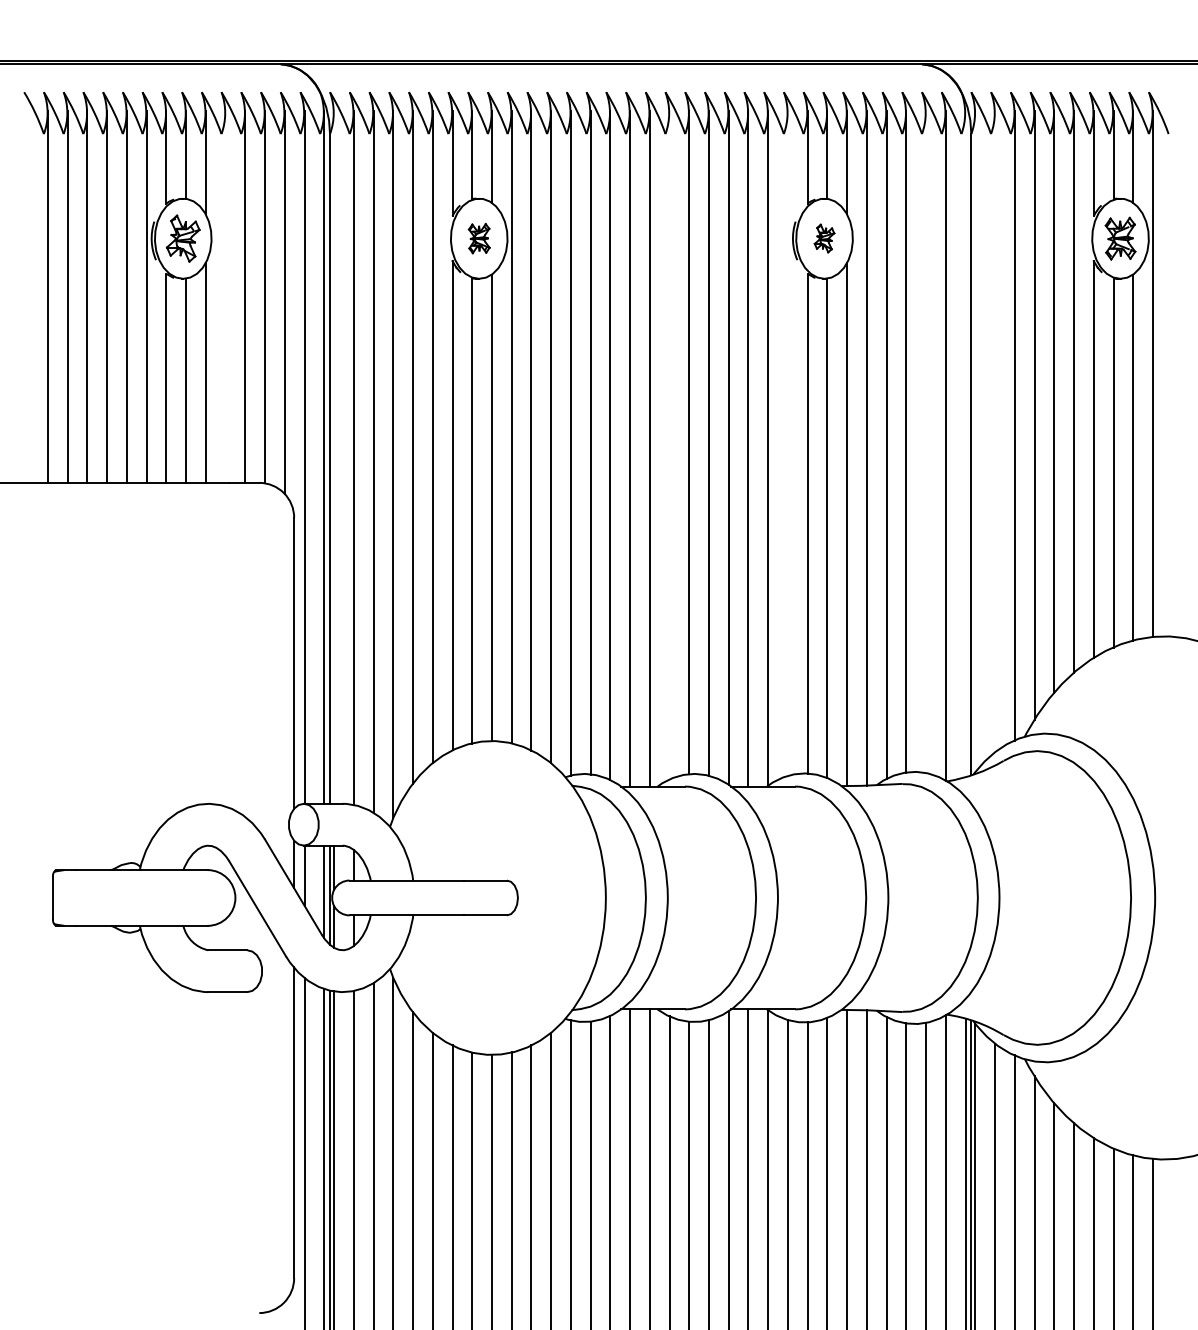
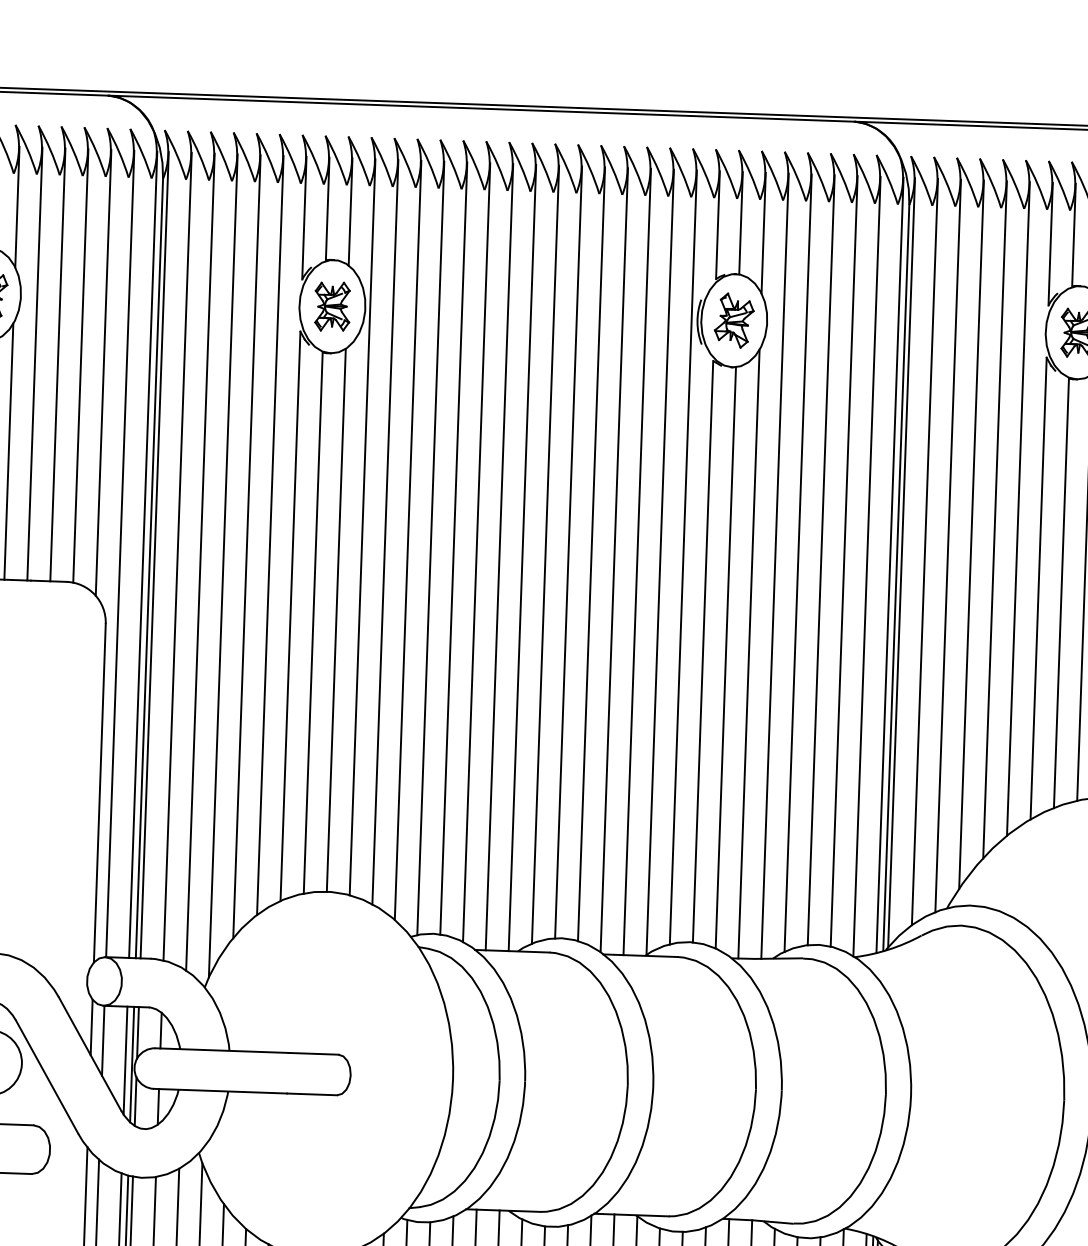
part: (479, 238) -> (332, 306), size x1.43
part: (824, 238) -> (734, 320), size x1.67
line: (225, 296) -> (34, 363), added
line: (995, 431) -> (925, 551), added
line: (926, 441) -> (844, 560), added
line: (975, 441) -> (901, 562), added
line: (787, 443) -> (682, 557), added
line: (965, 443) -> (889, 564), added
line: (669, 444) -> (545, 553), added
line: (334, 456) -> (155, 554), added

